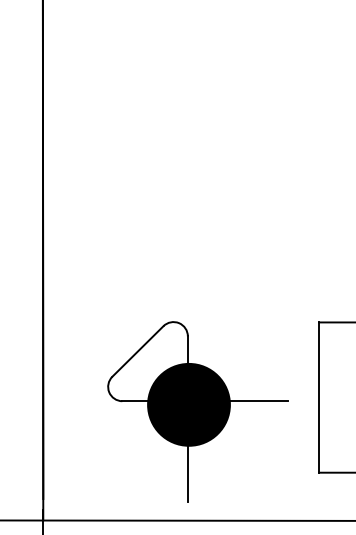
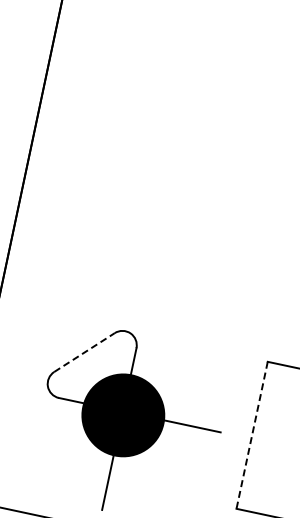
line: (137, 351) -> (84, 352), solid -> dashed
line: (319, 398) -> (252, 436), solid -> dashed

